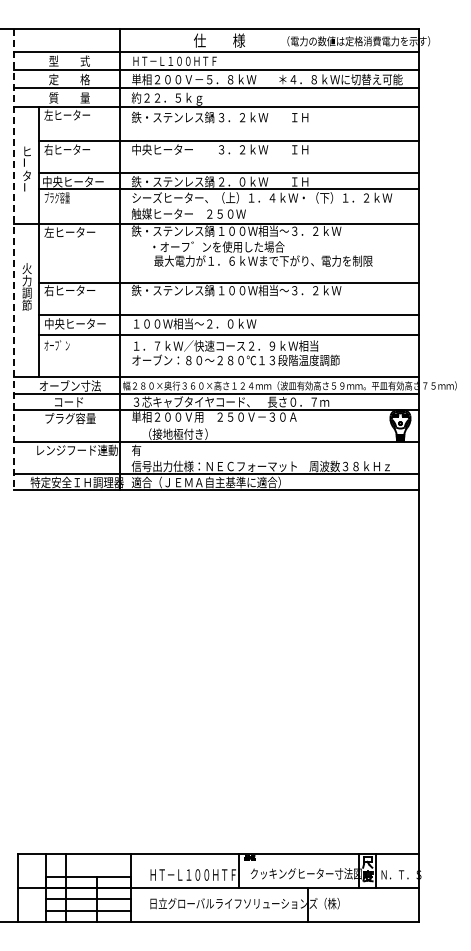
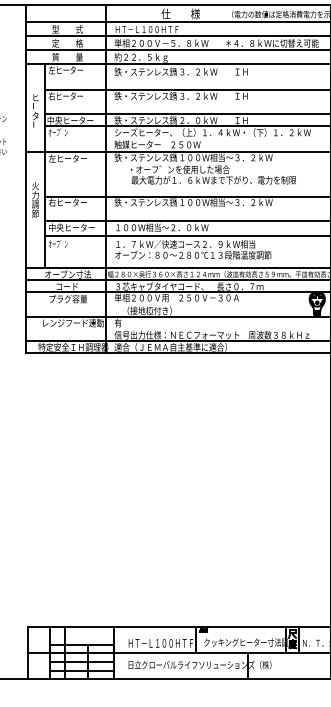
text: (172, 149) -> (145, 96), 中央ヒーター -> 鉄・ステンレス鍋
text: (56, 197) -> (57, 132), プラグ容量 -> オーフ゛ン
line: (14, 259) -> (26, 179), dashed -> solid

